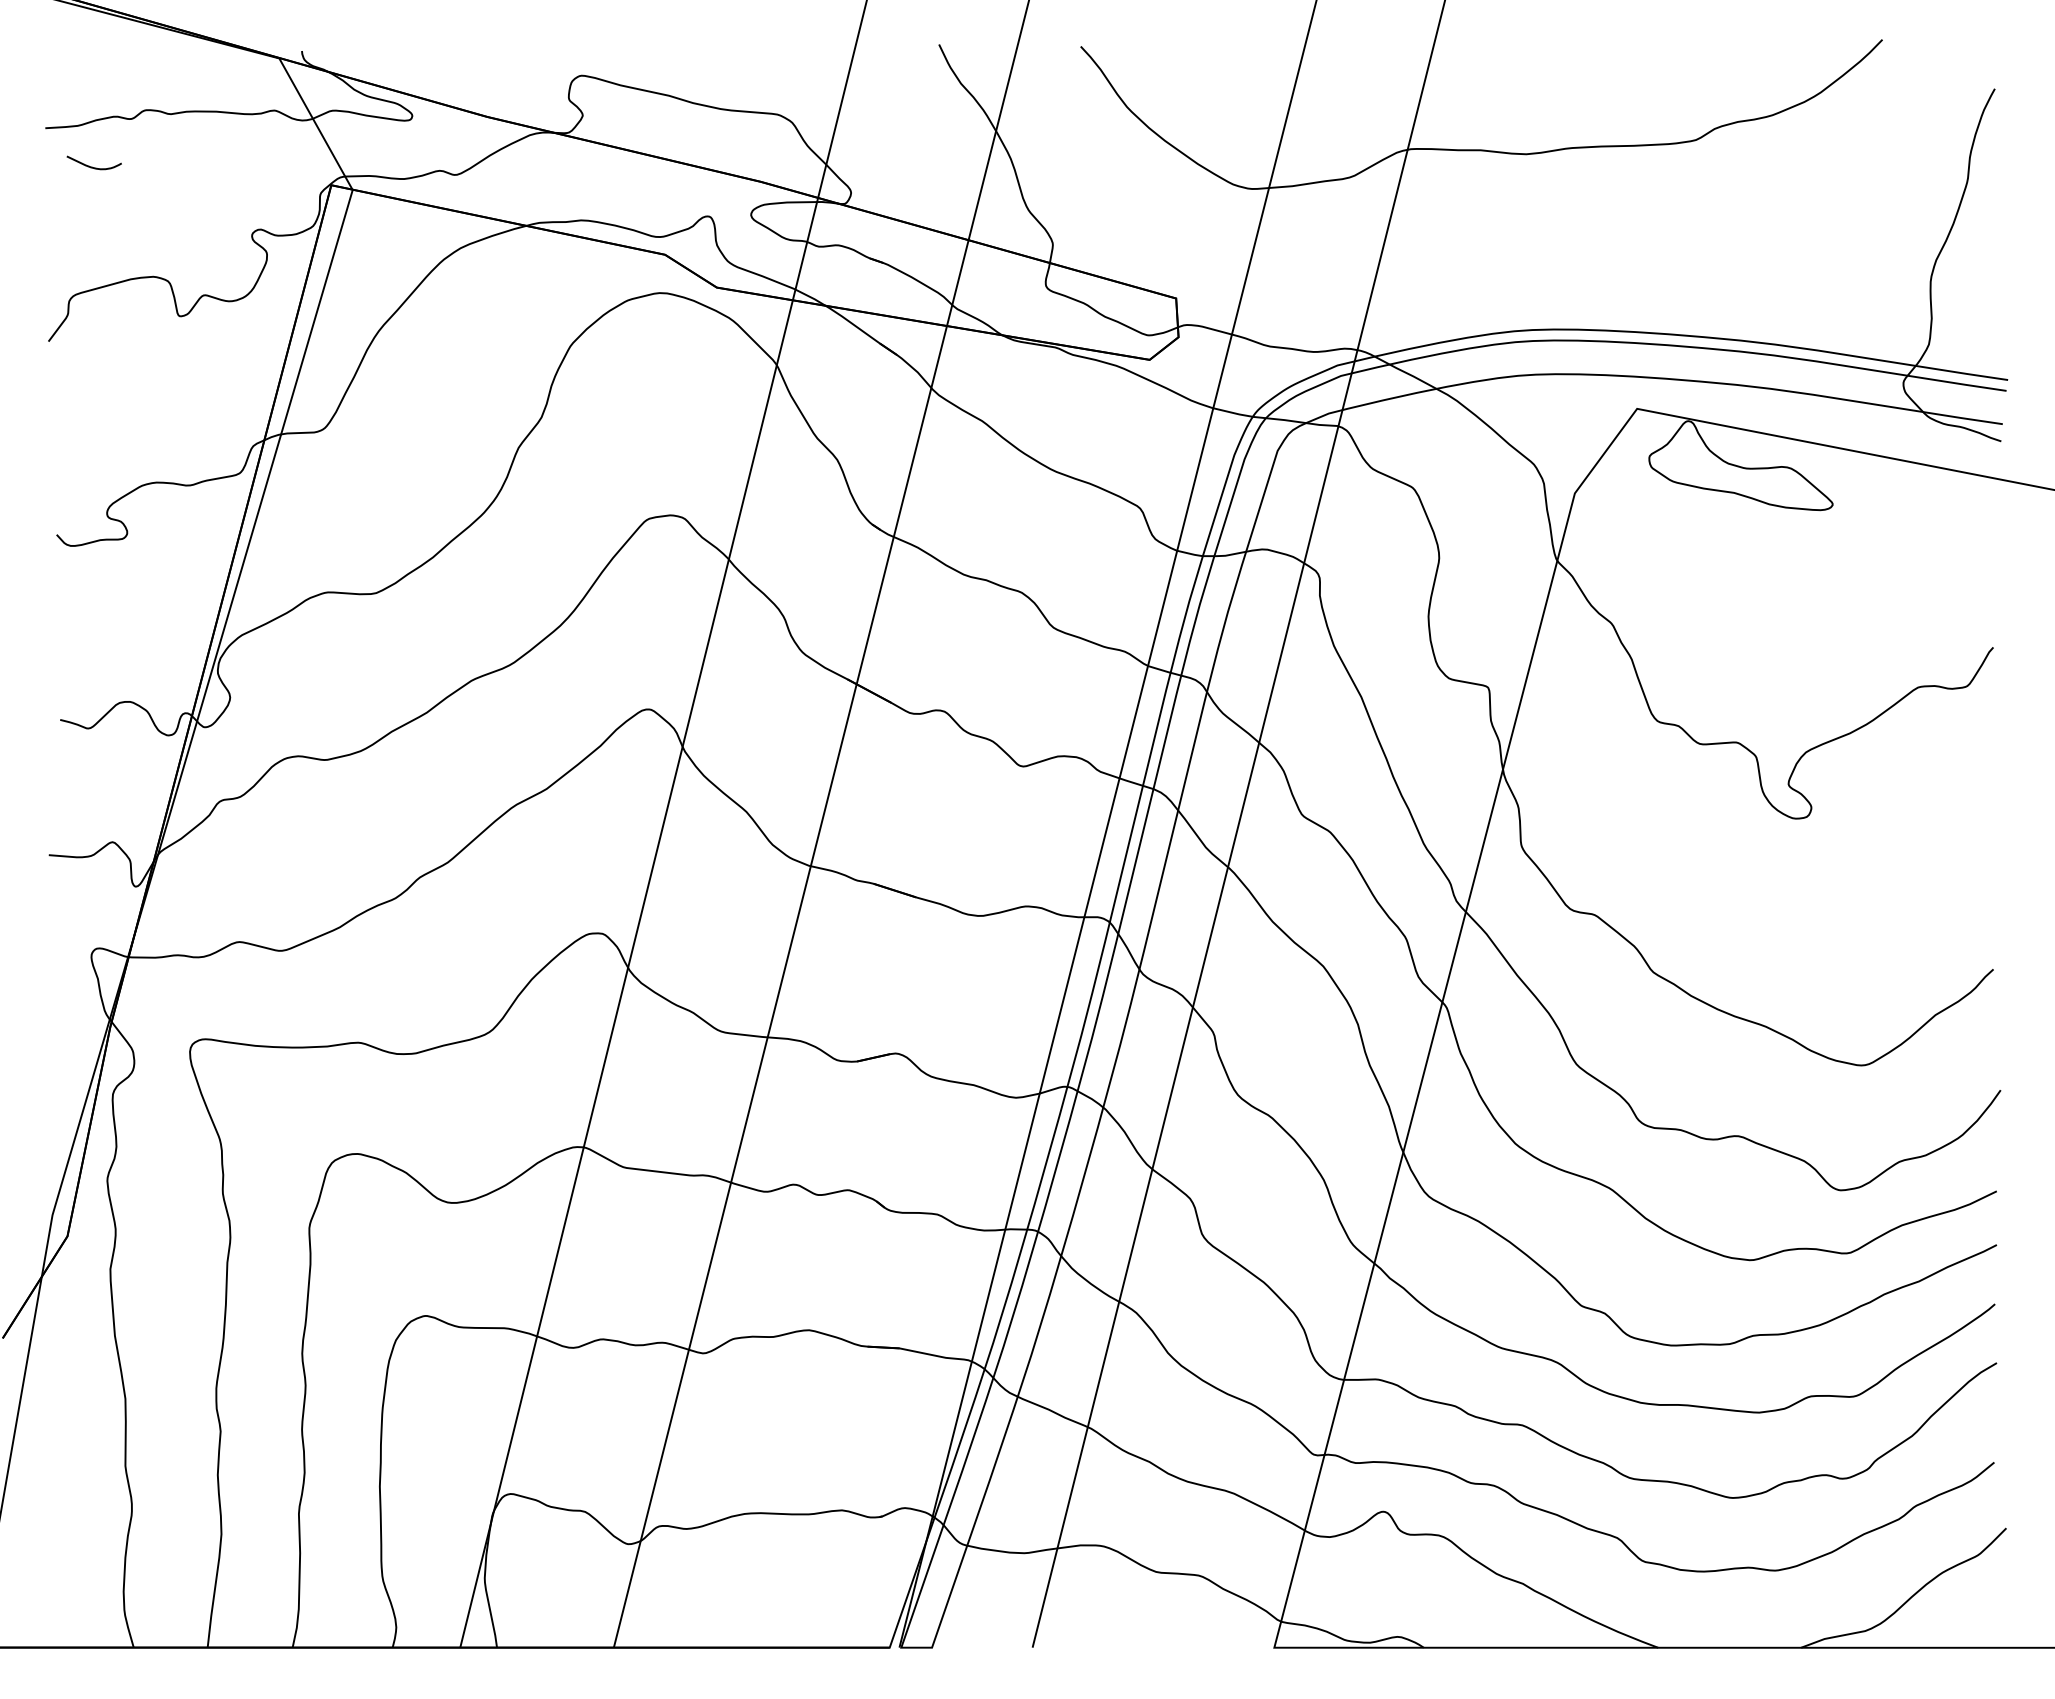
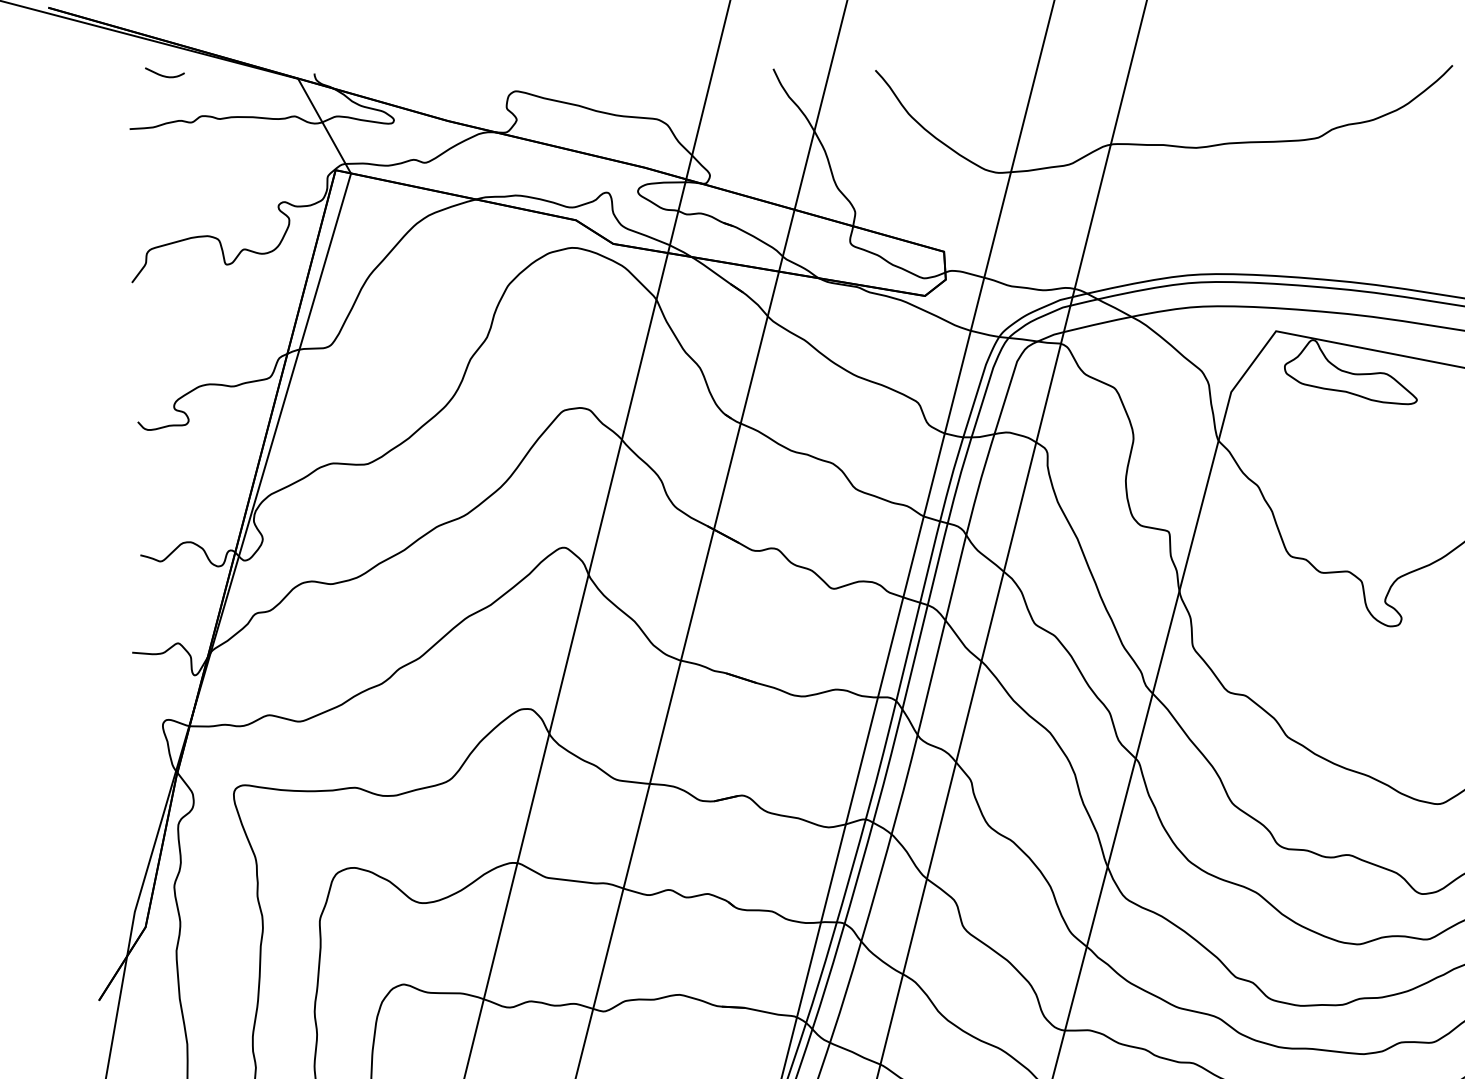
curve: (92, 166) -> (163, 75), moved

